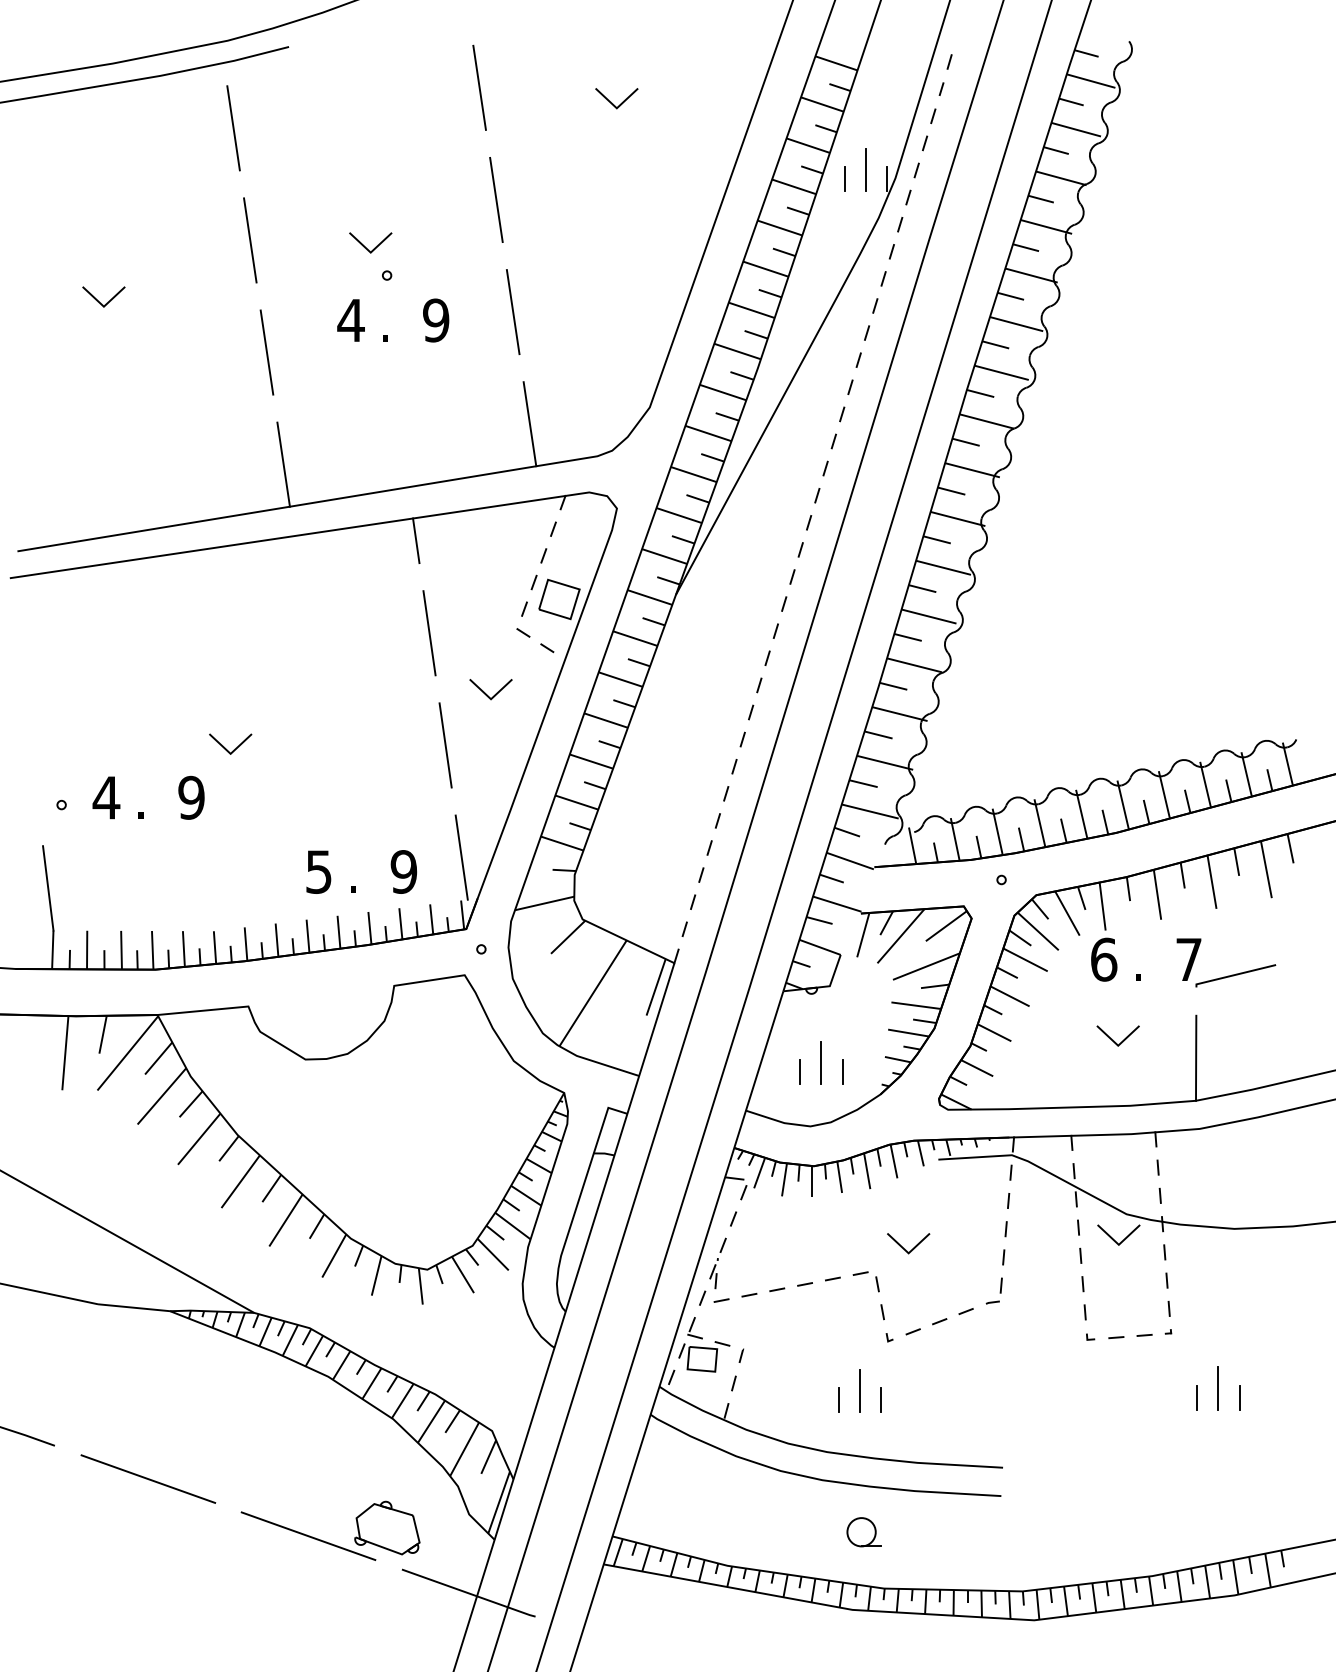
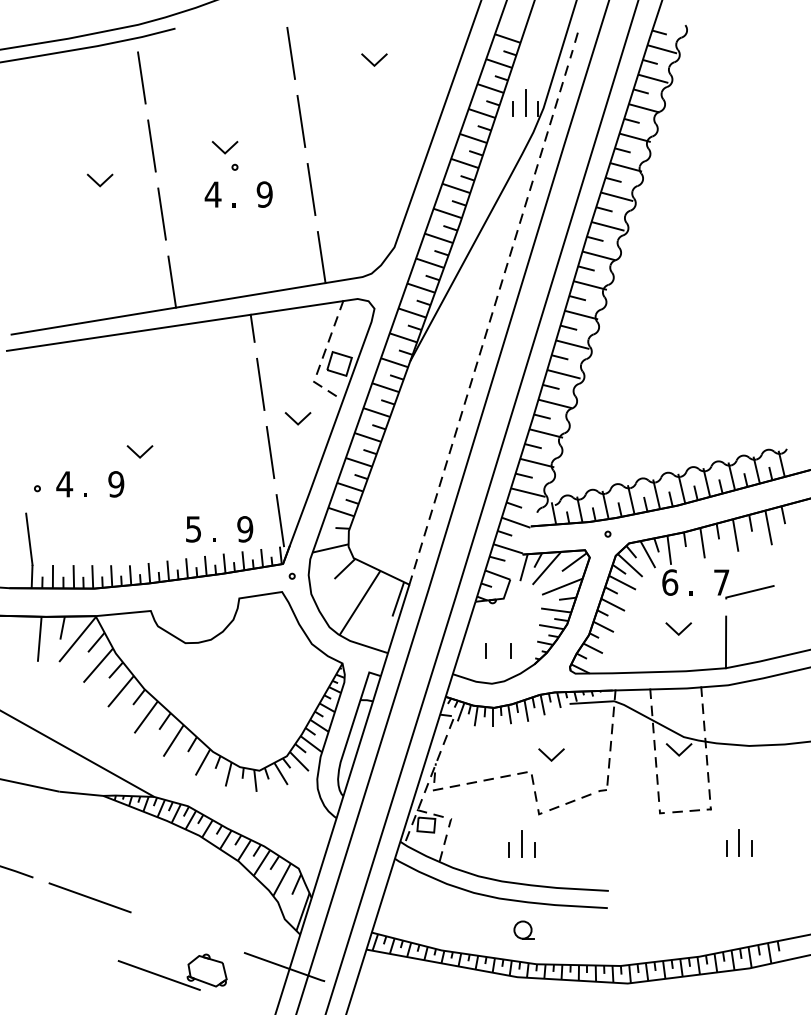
line: (99, 300) -> (97, 182), moved
line: (821, 1063) -> (498, 645), removed
part: (328, 1541) -> (171, 978), moved

